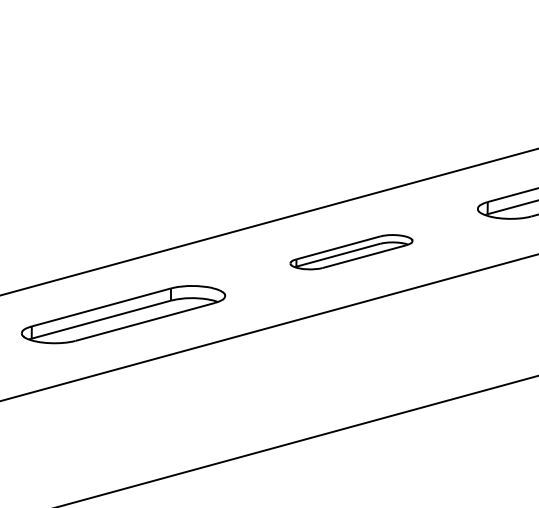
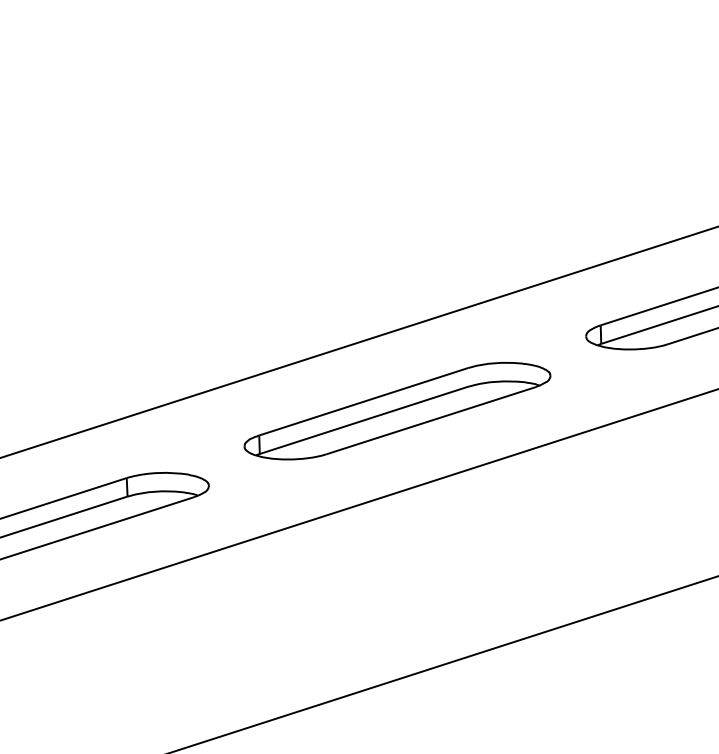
part: (351, 251) -> (397, 409), size x1.67

